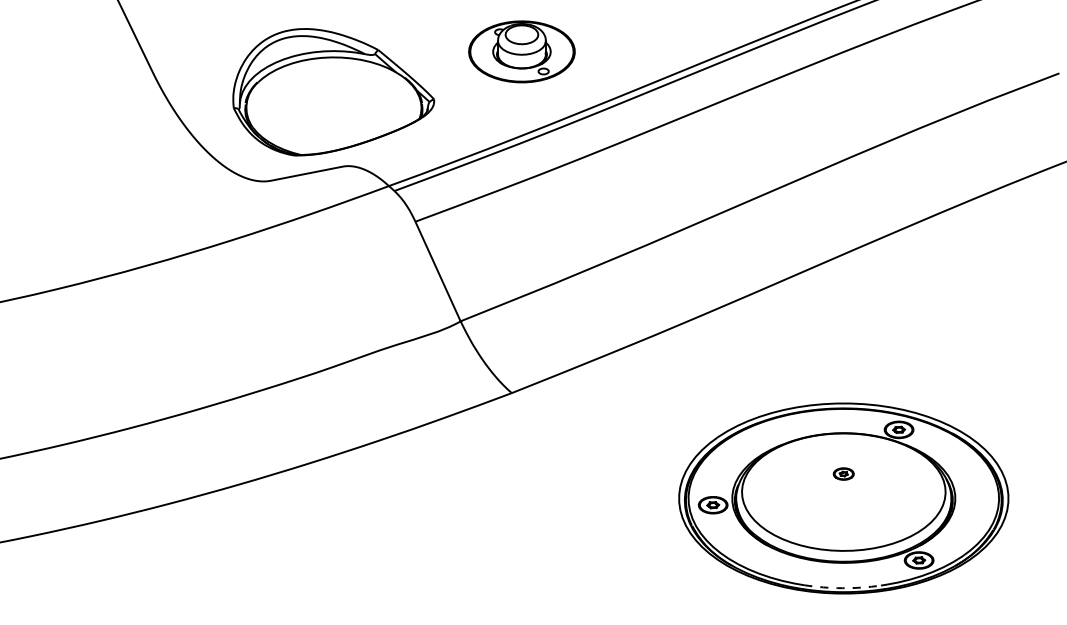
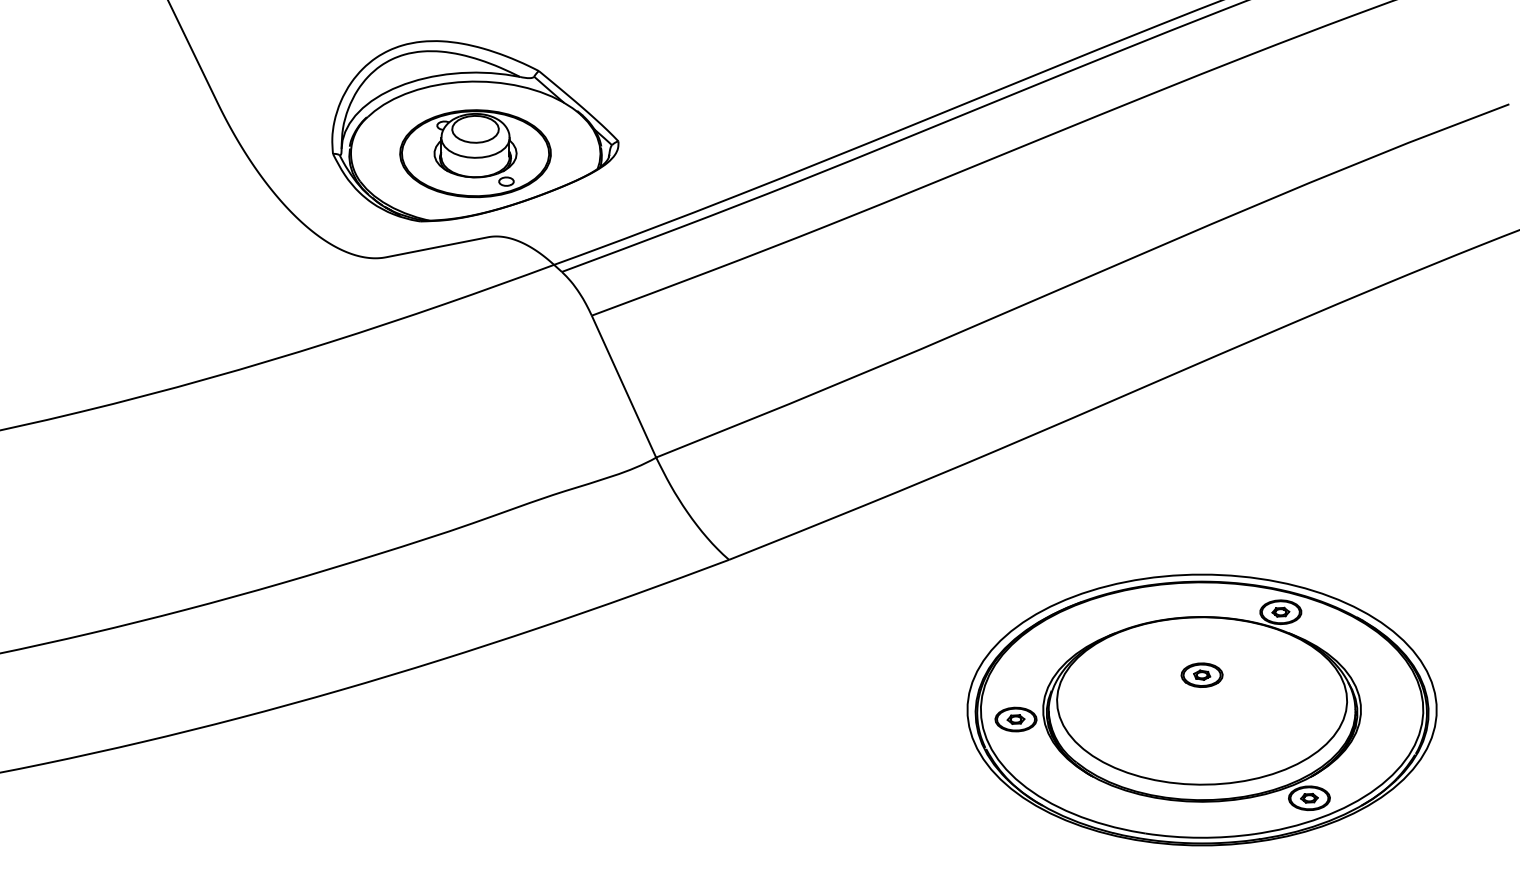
part: (521, 51) -> (475, 153), moved
part: (843, 473) -> (1201, 674), size x1.43
arc: (842, 587) -> (1200, 837), dashed -> solid

